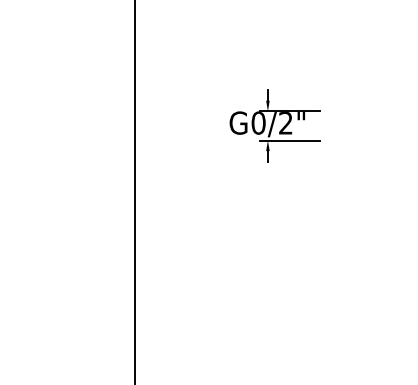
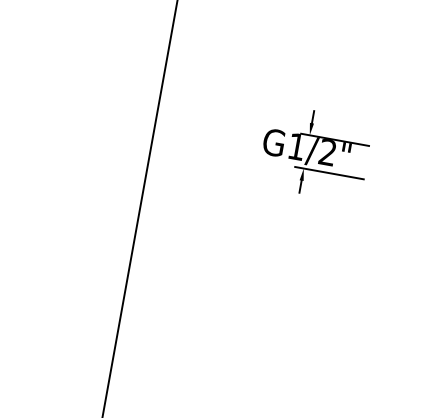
text: (258, 122) -> (296, 146), G0/2" -> G1/2"

